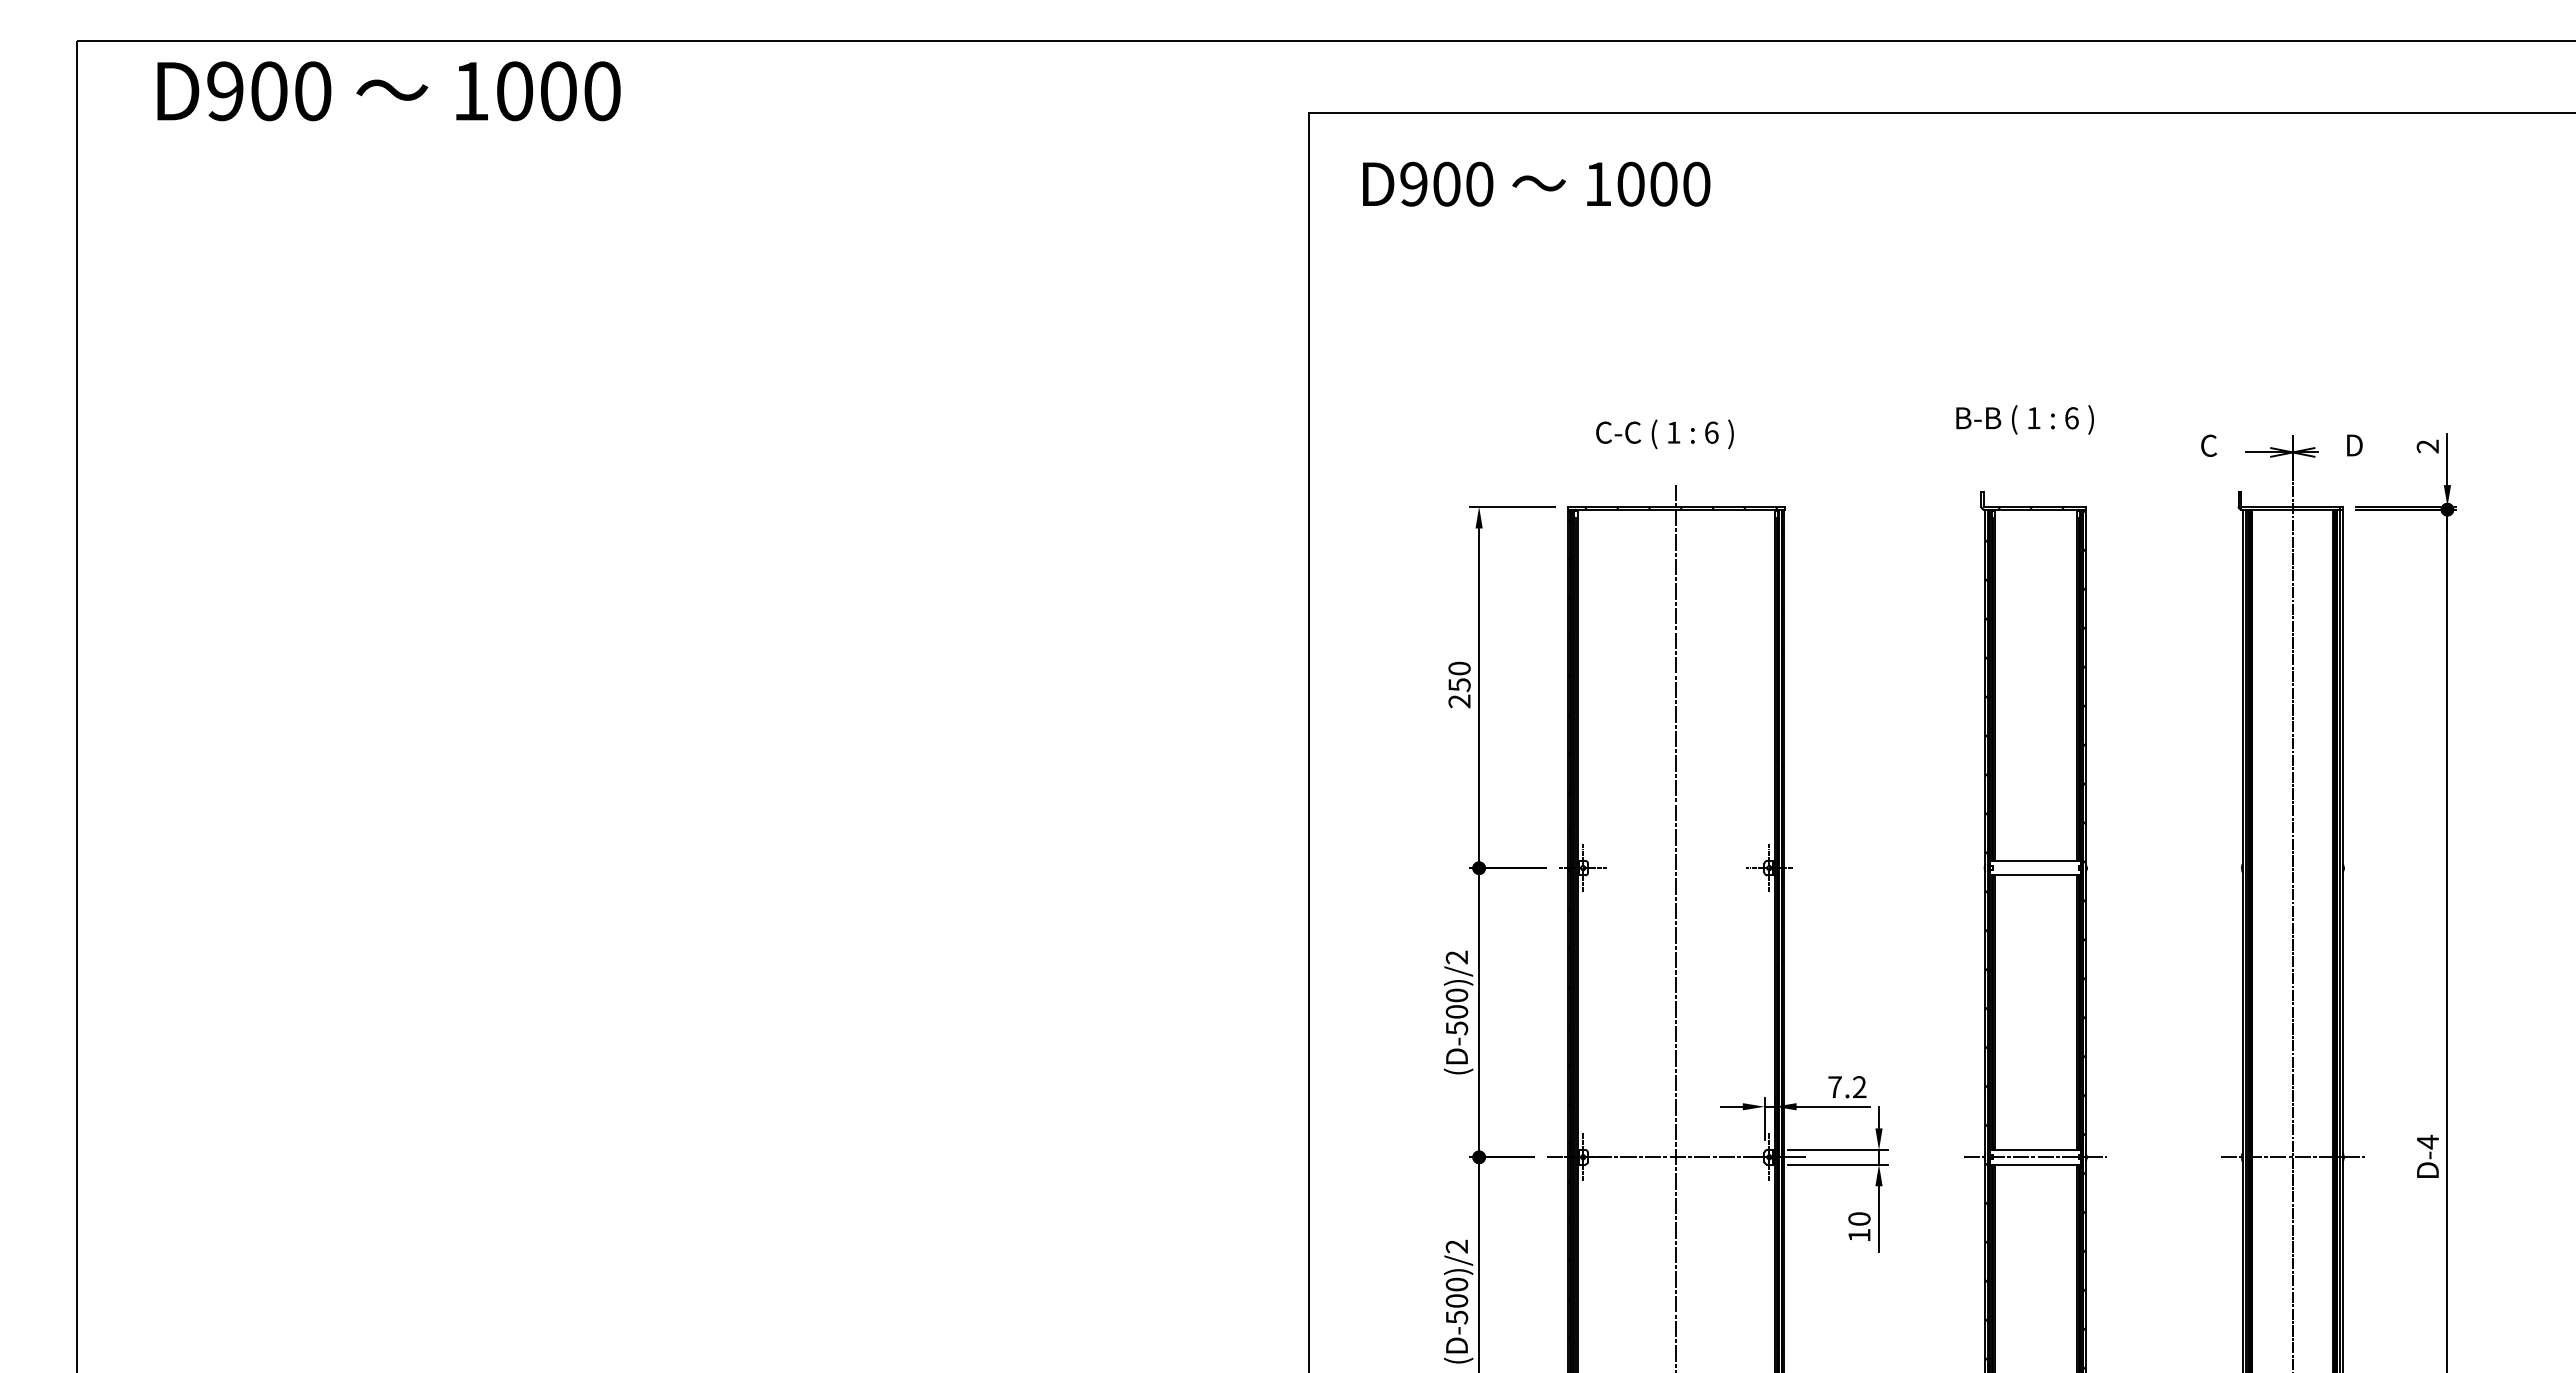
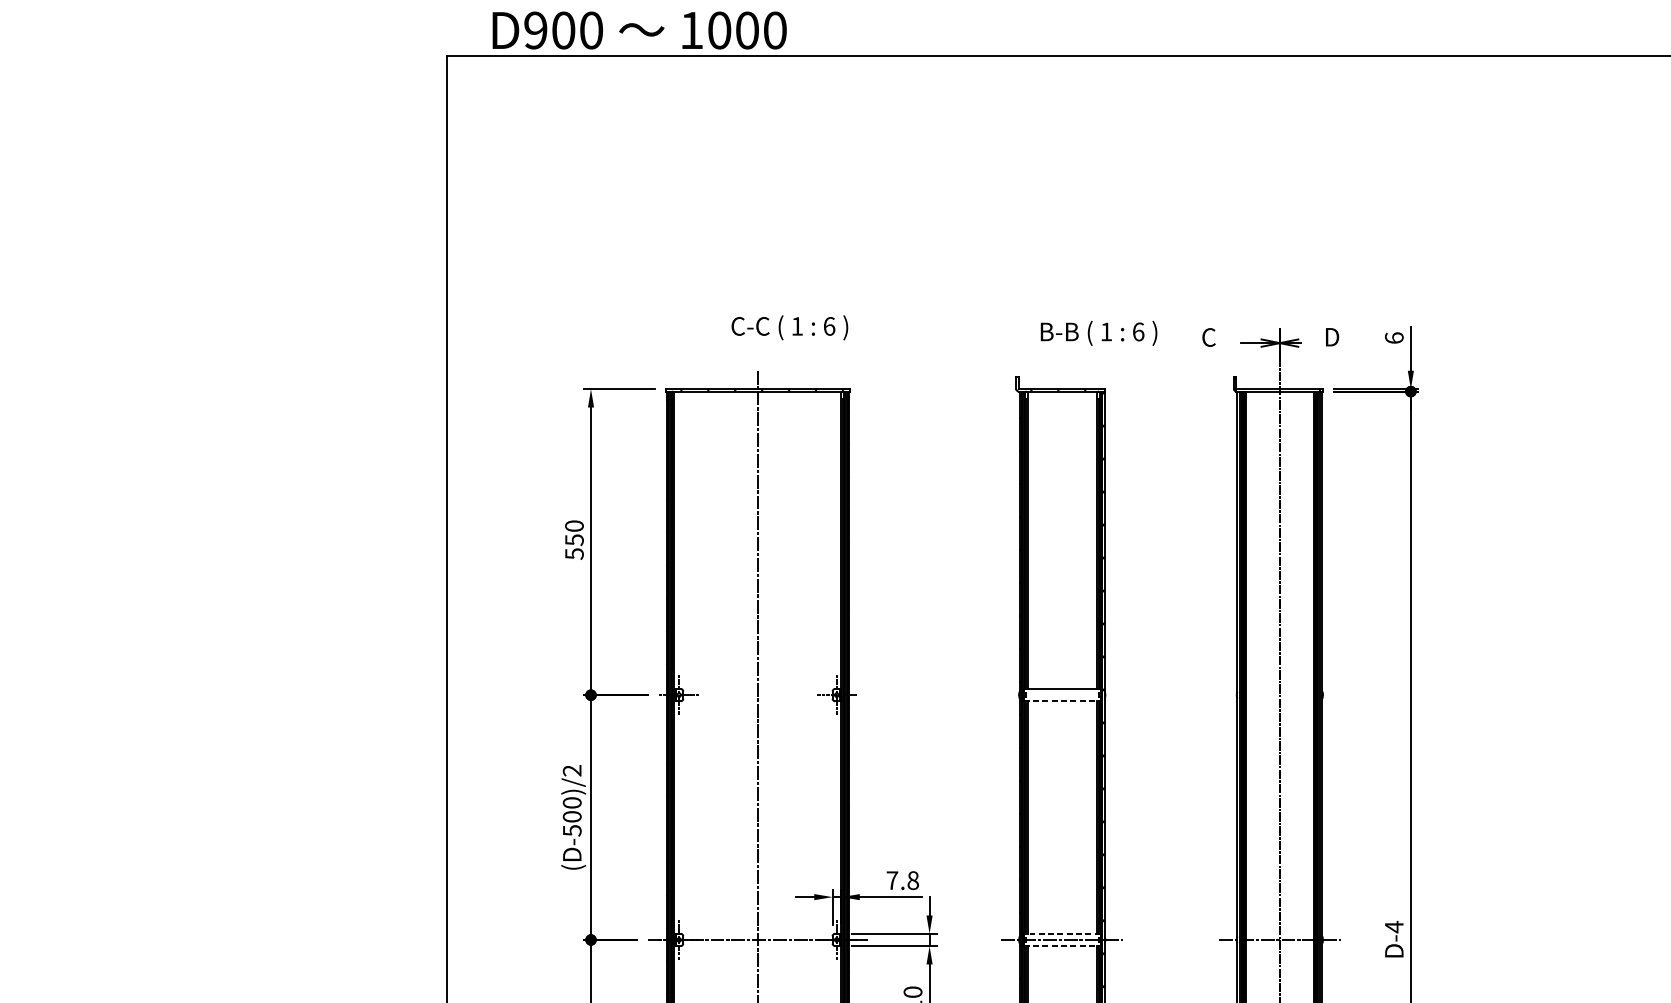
text: (1536, 183) -> (639, 29), moved
text: (2024, 419) -> (1098, 333), moved
text: (1664, 434) -> (789, 327), moved
text: (2427, 446) -> (1394, 338), 2 -> 6
text: (1459, 701) -> (574, 554), 250 -> 550
line: (2036, 875) -> (1062, 701), solid -> dashed
text: (1859, 1087) -> (913, 880), 7.2 -> 7.8
line: (2035, 1150) -> (1062, 934), solid -> dashed
line: (2036, 1164) -> (1062, 946), solid -> dashed

